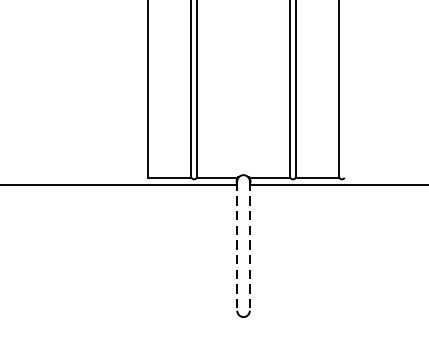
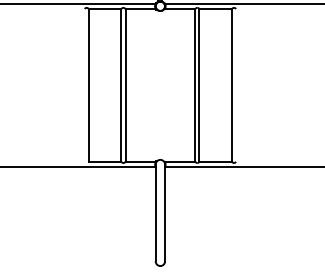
line: (237, 246) -> (155, 213), dashed -> solid
line: (250, 246) -> (165, 213), dashed -> solid

